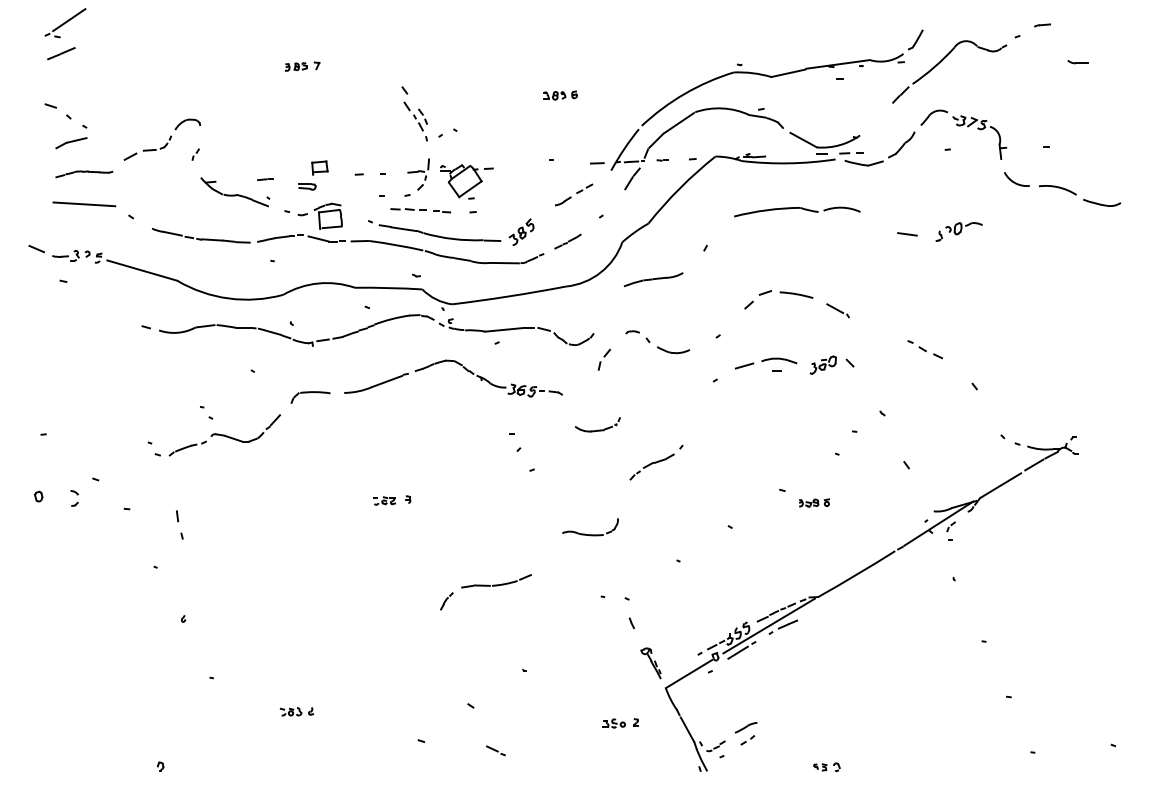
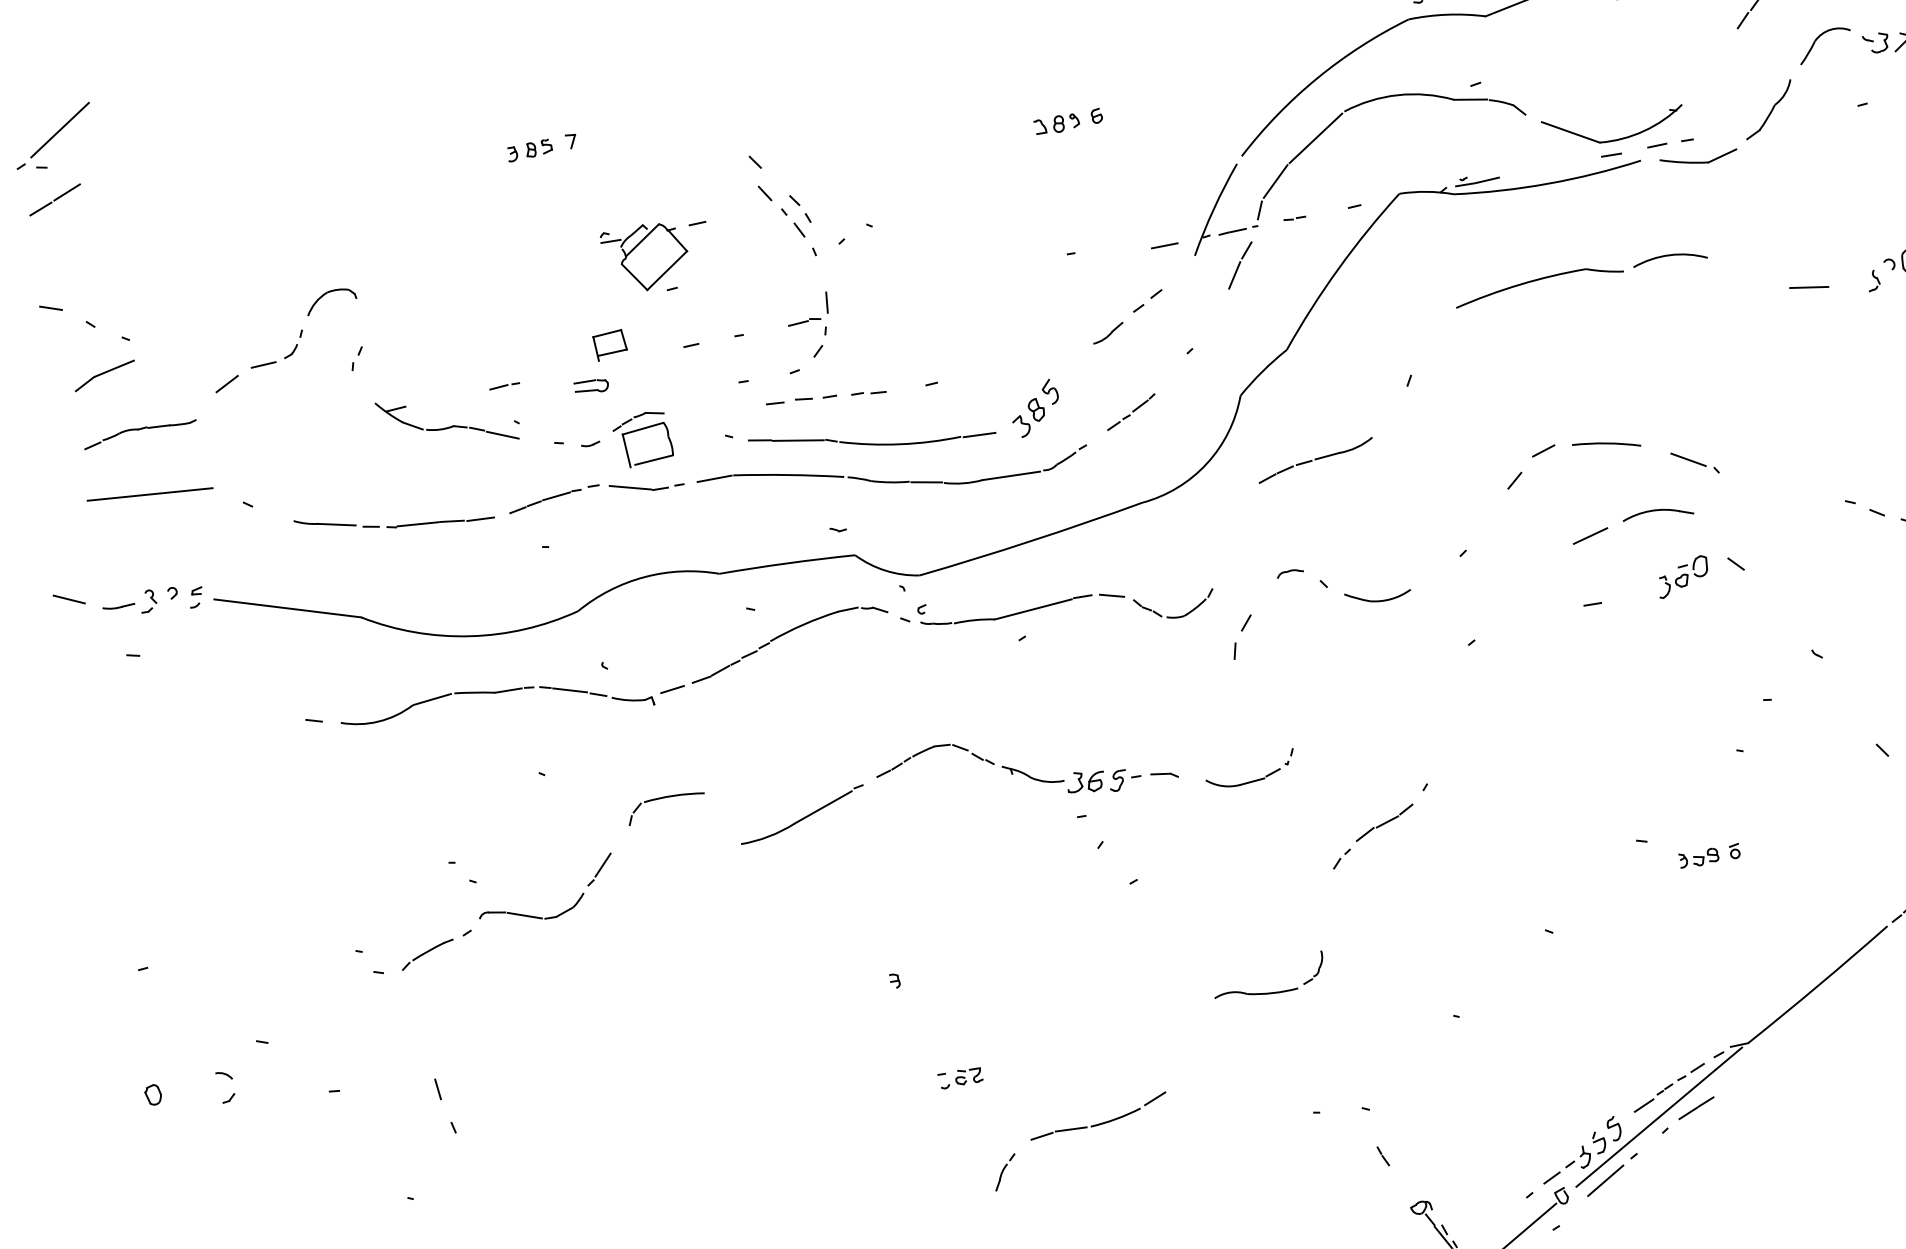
part: (466, 181) -> (656, 256), moved
part: (765, 363) -> (1631, 524), moved
part: (463, 368) -> (972, 756), moved
part: (384, 500) -> (960, 1077), moved

